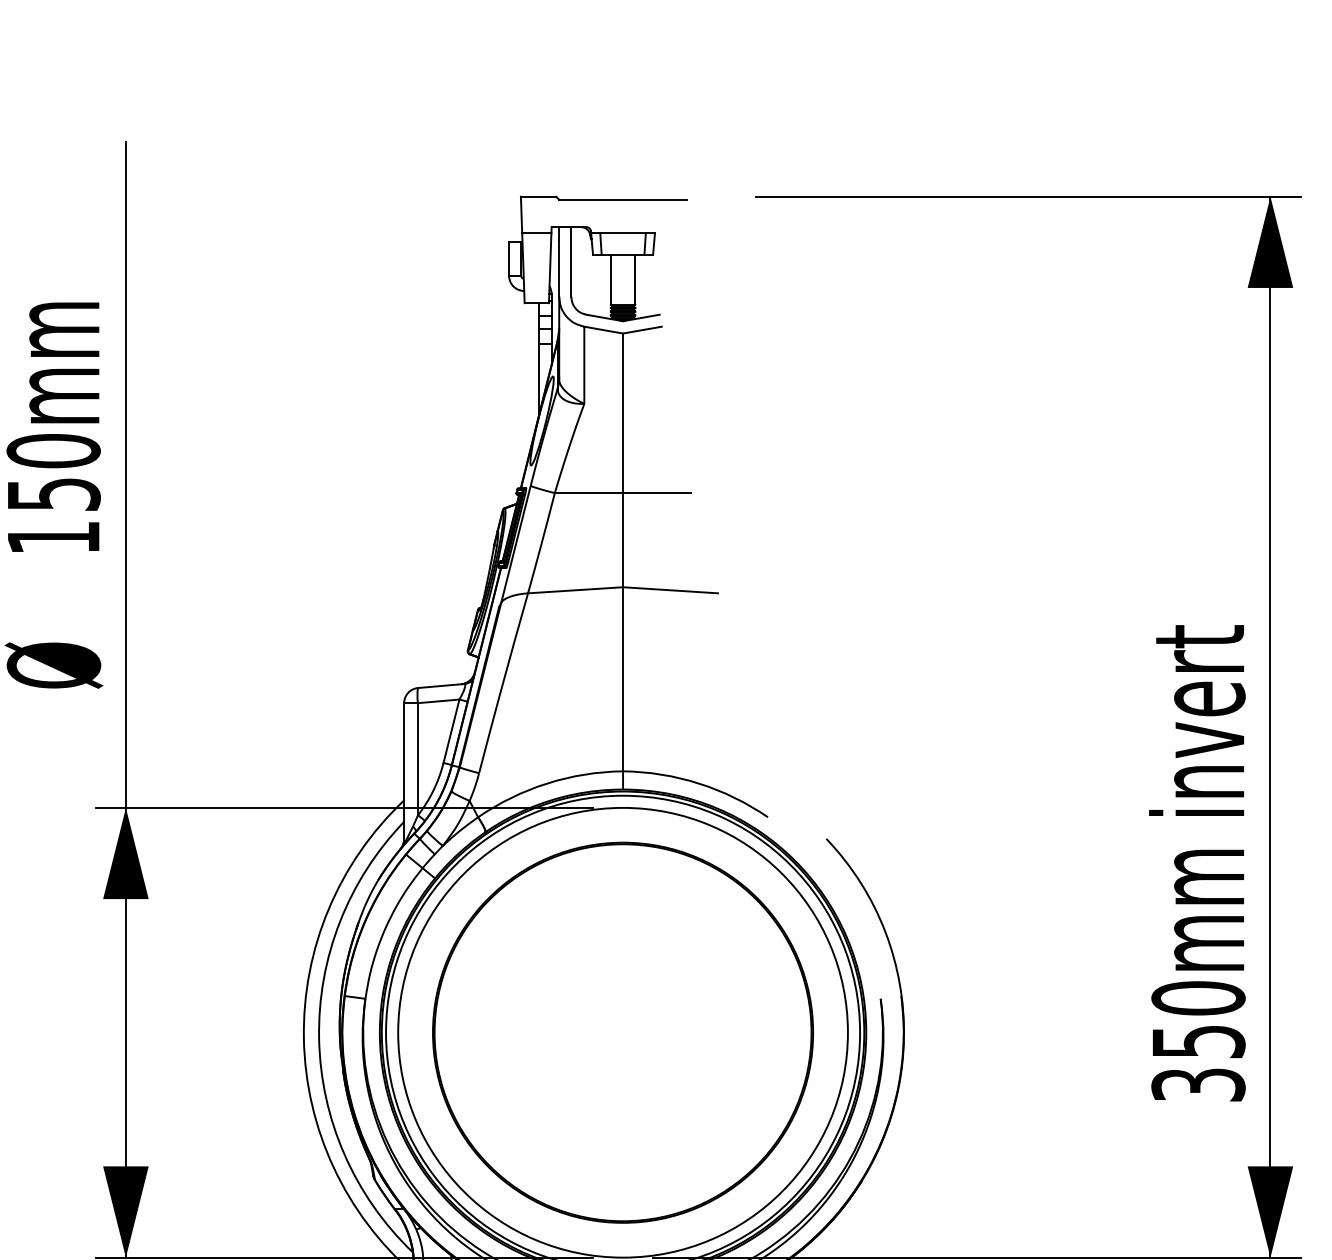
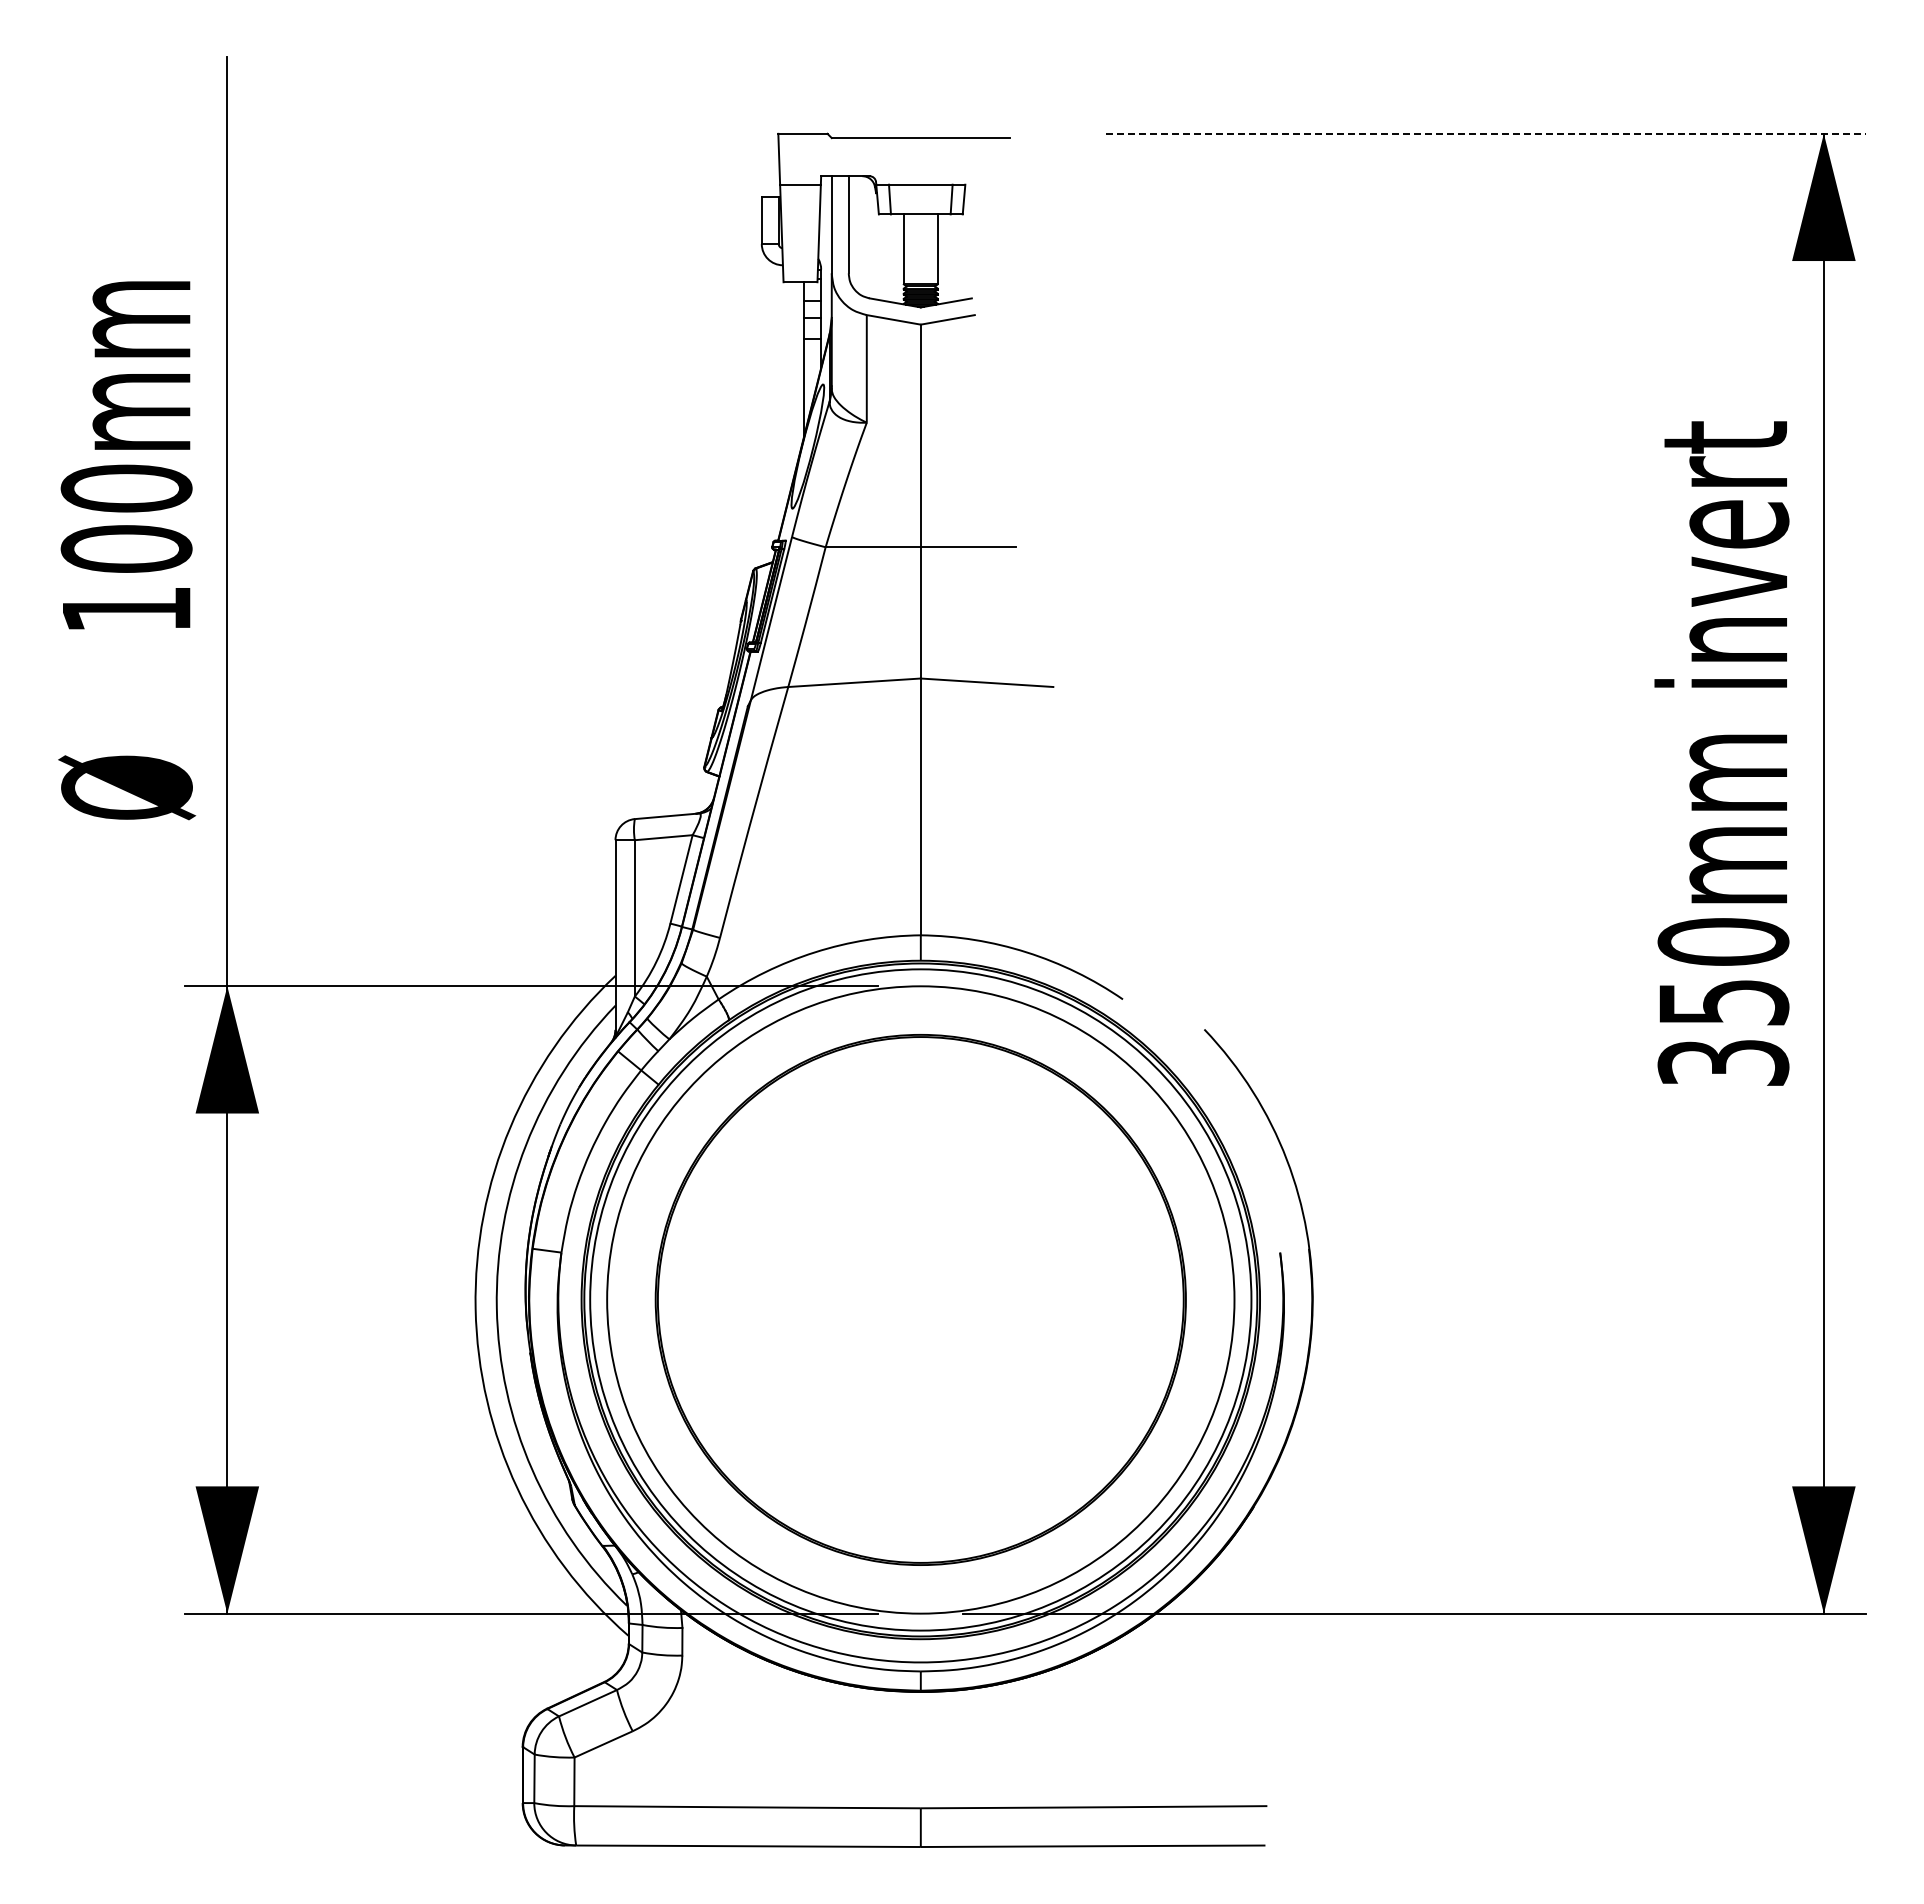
line: (1028, 196) -> (1486, 133), solid -> dashed
text: (53, 494) -> (126, 548), 150mm -> 100mm
text: (1197, 863) -> (1721, 753), moved

